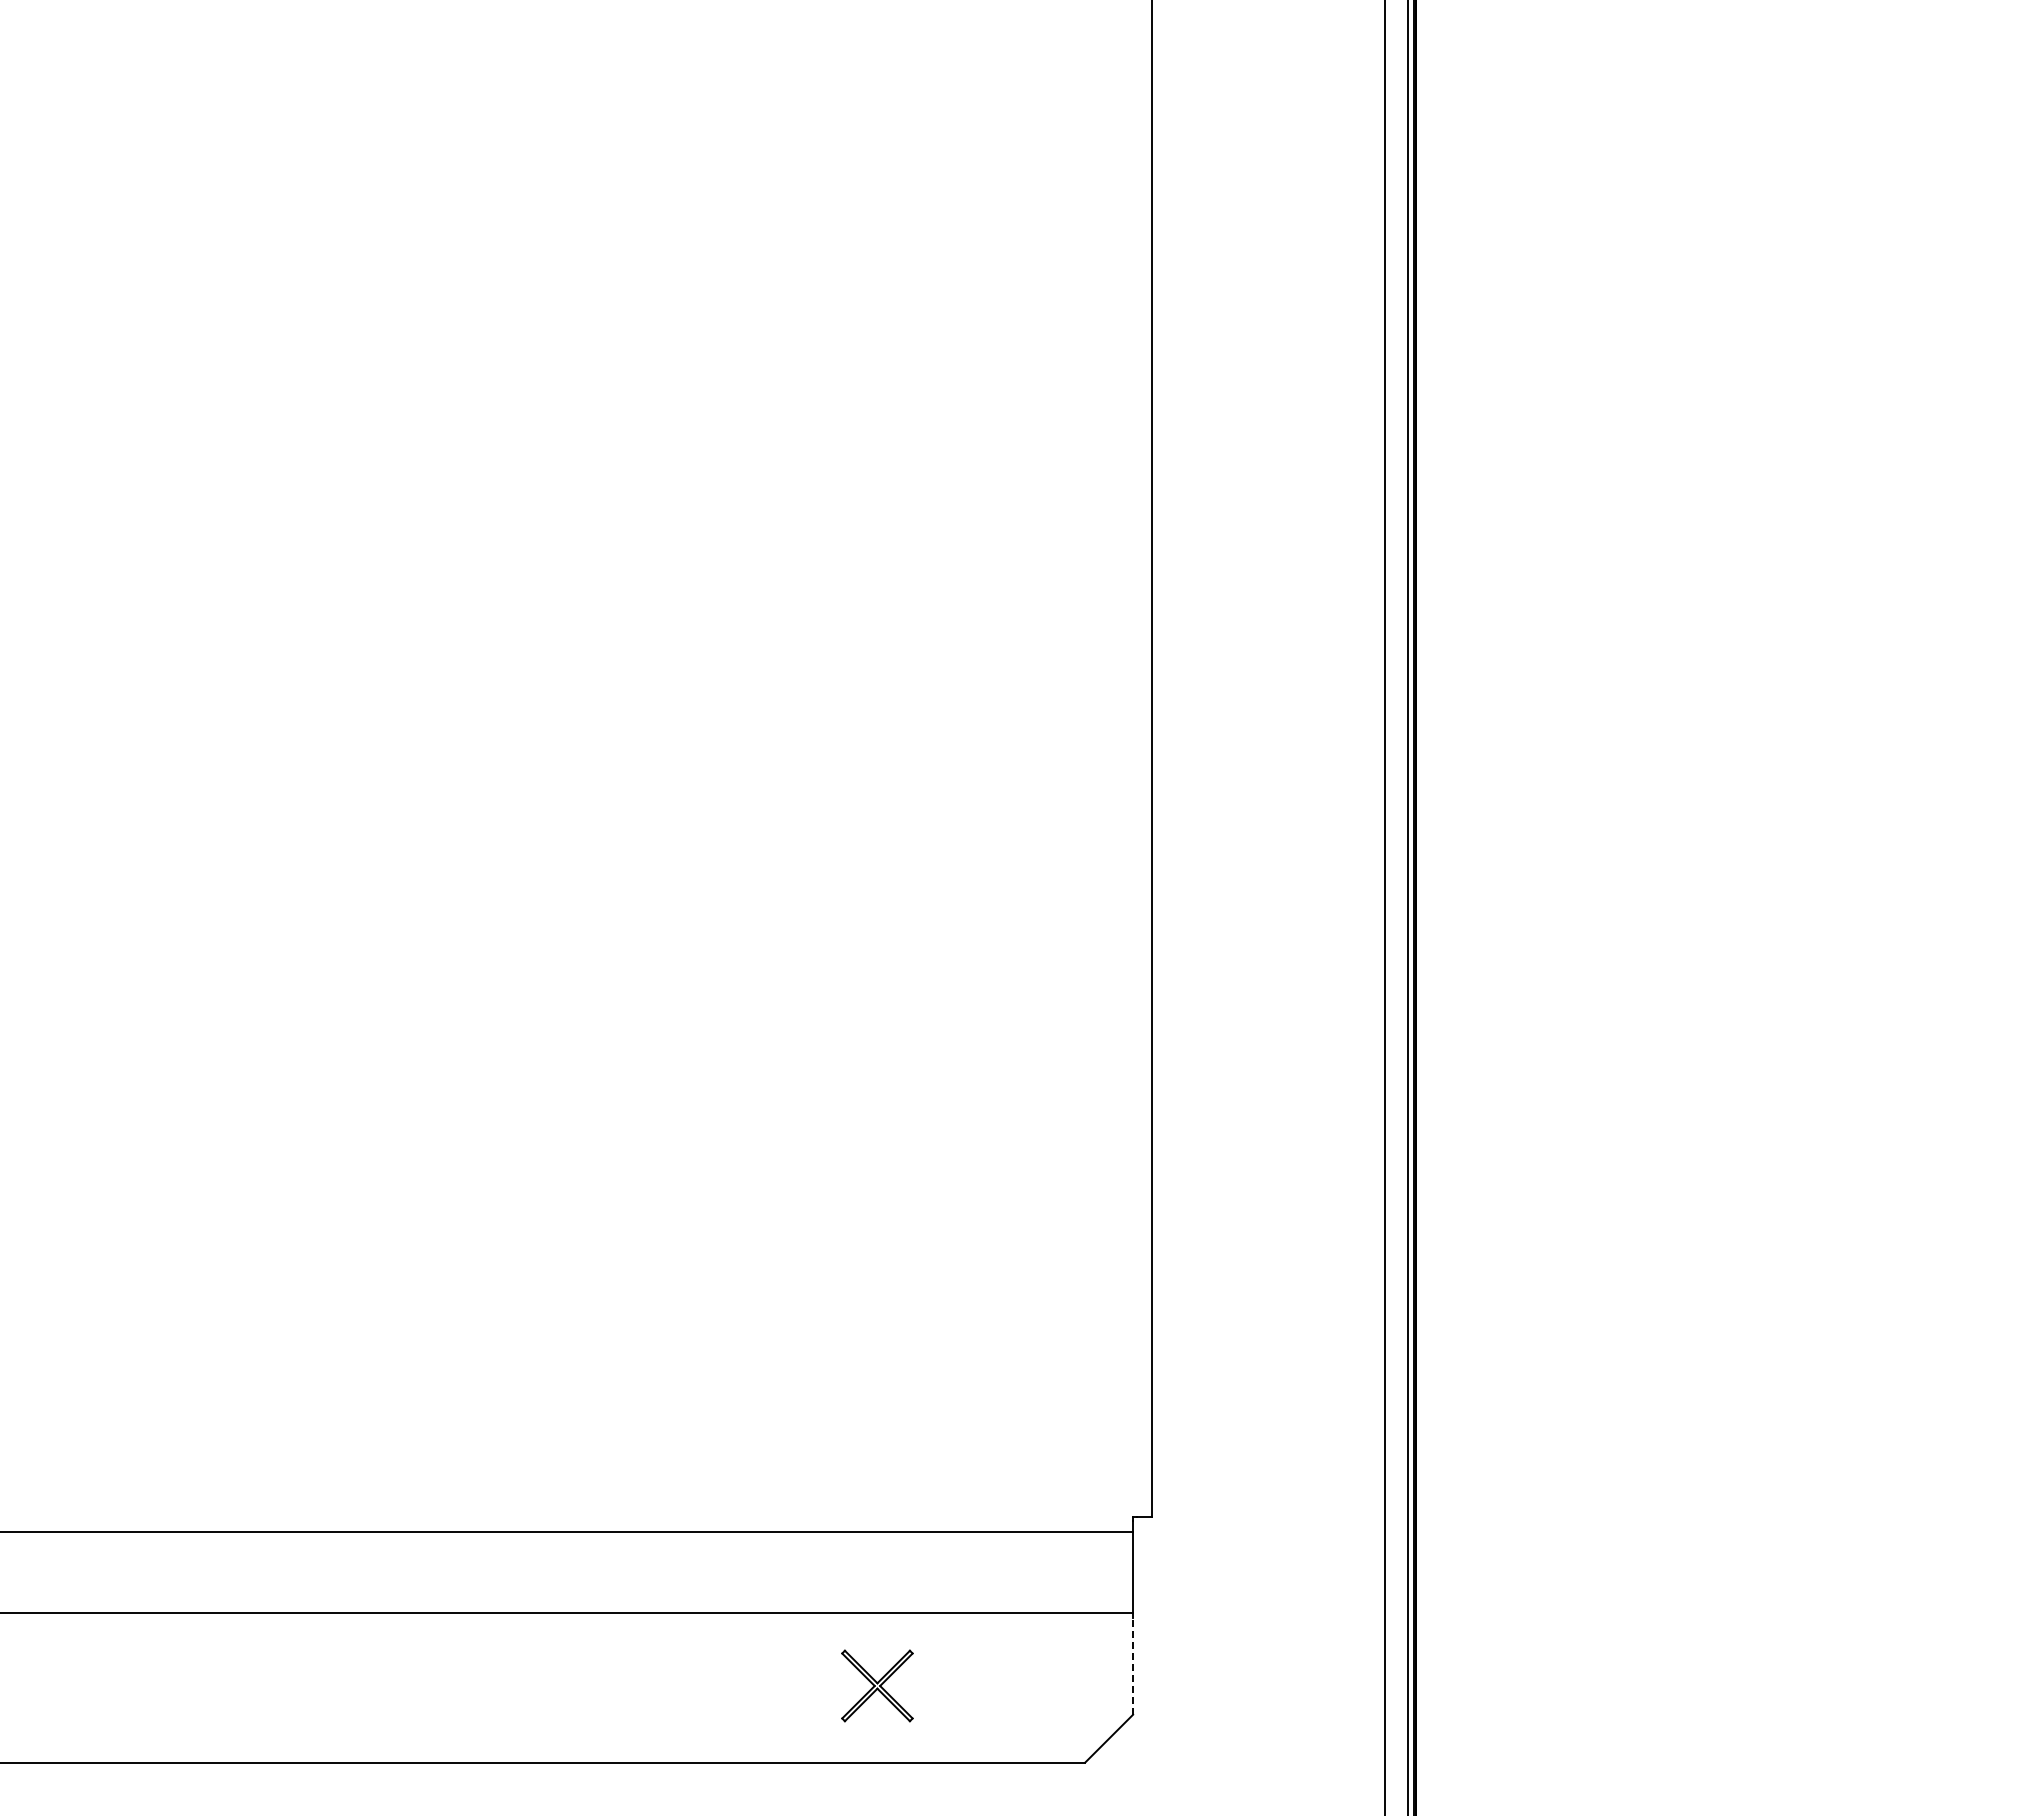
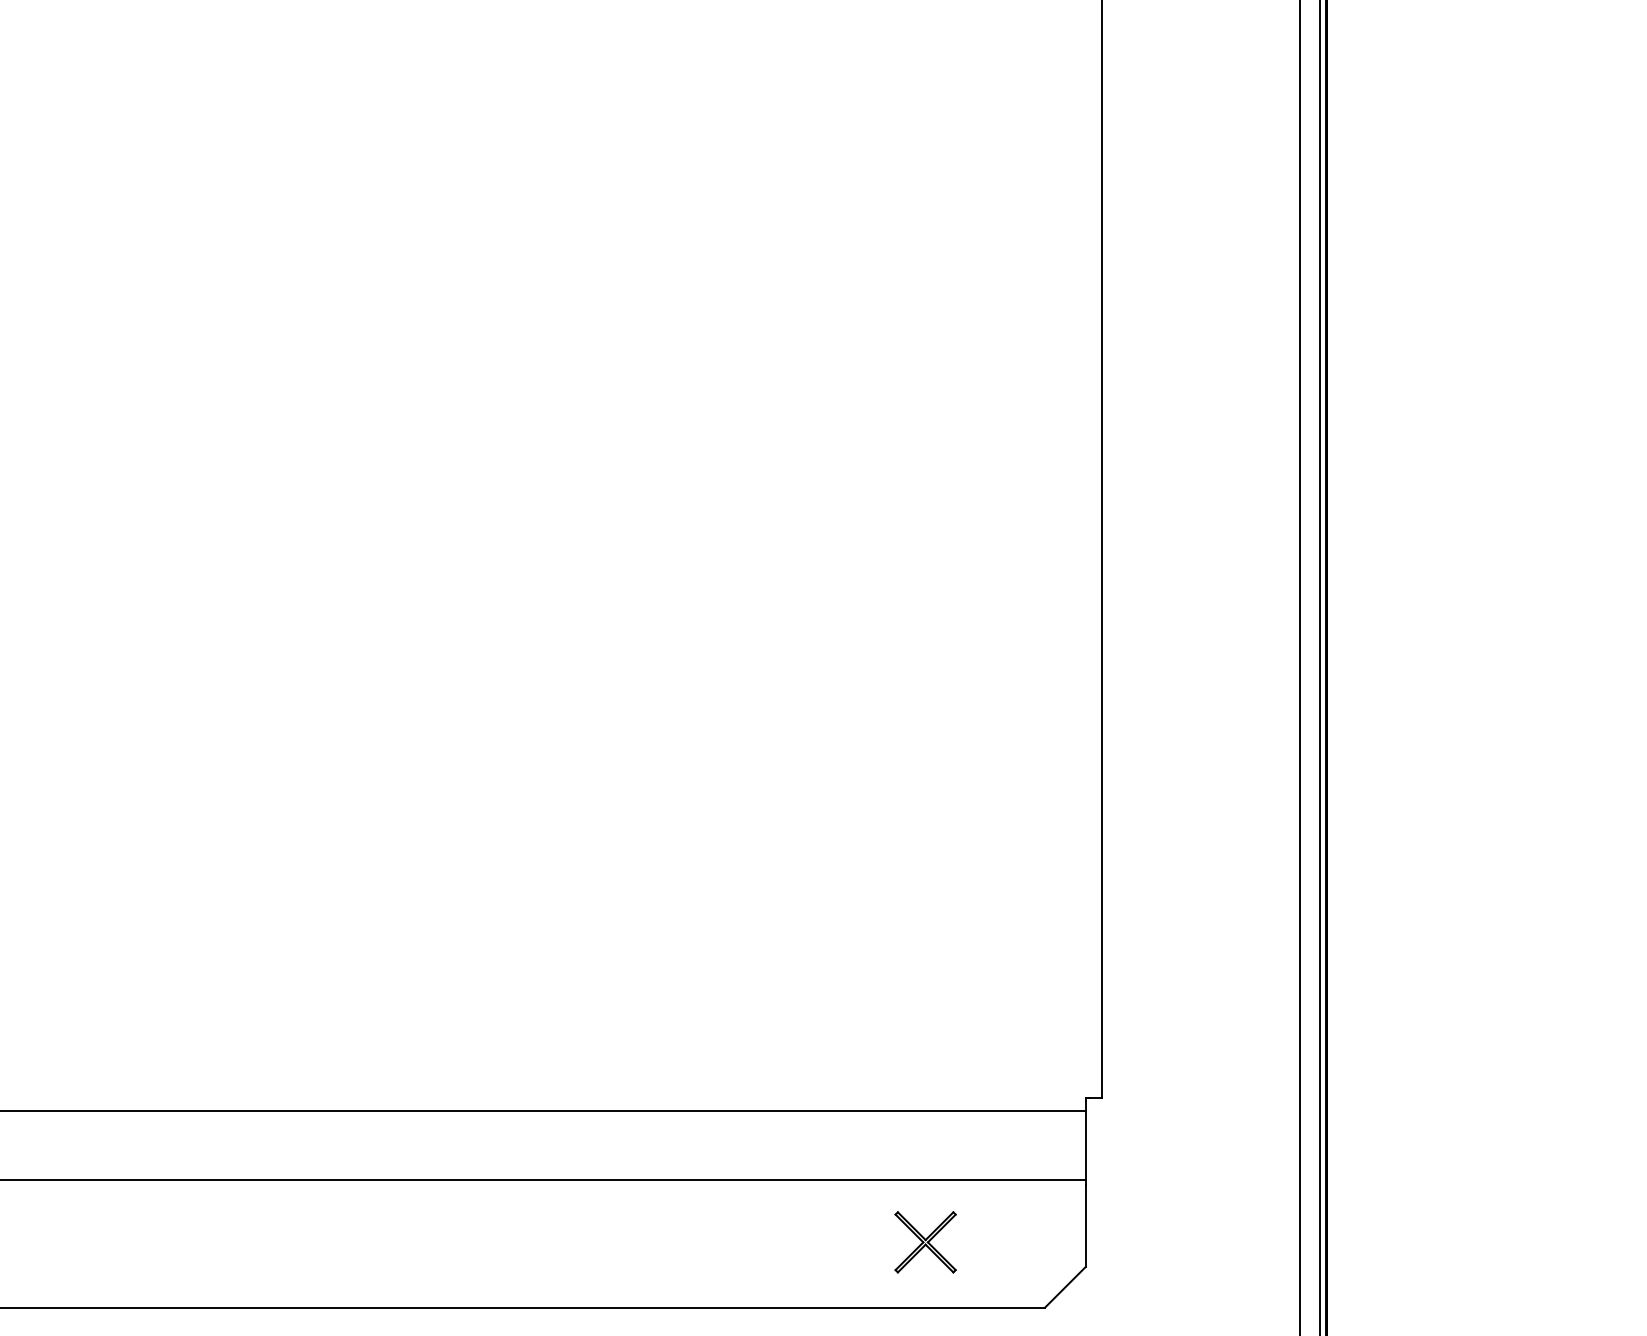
line: (1133, 1666) -> (1086, 1225), dashed -> solid
part: (877, 1685) -> (925, 1241), moved

